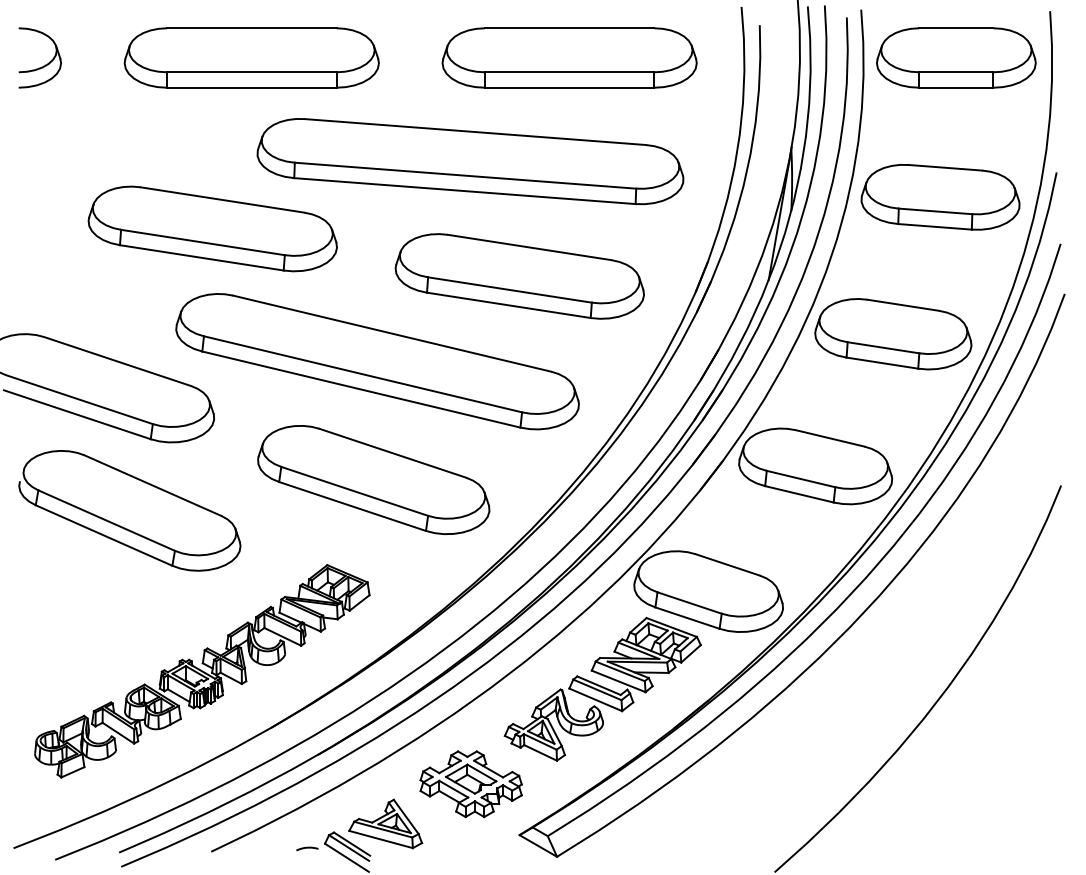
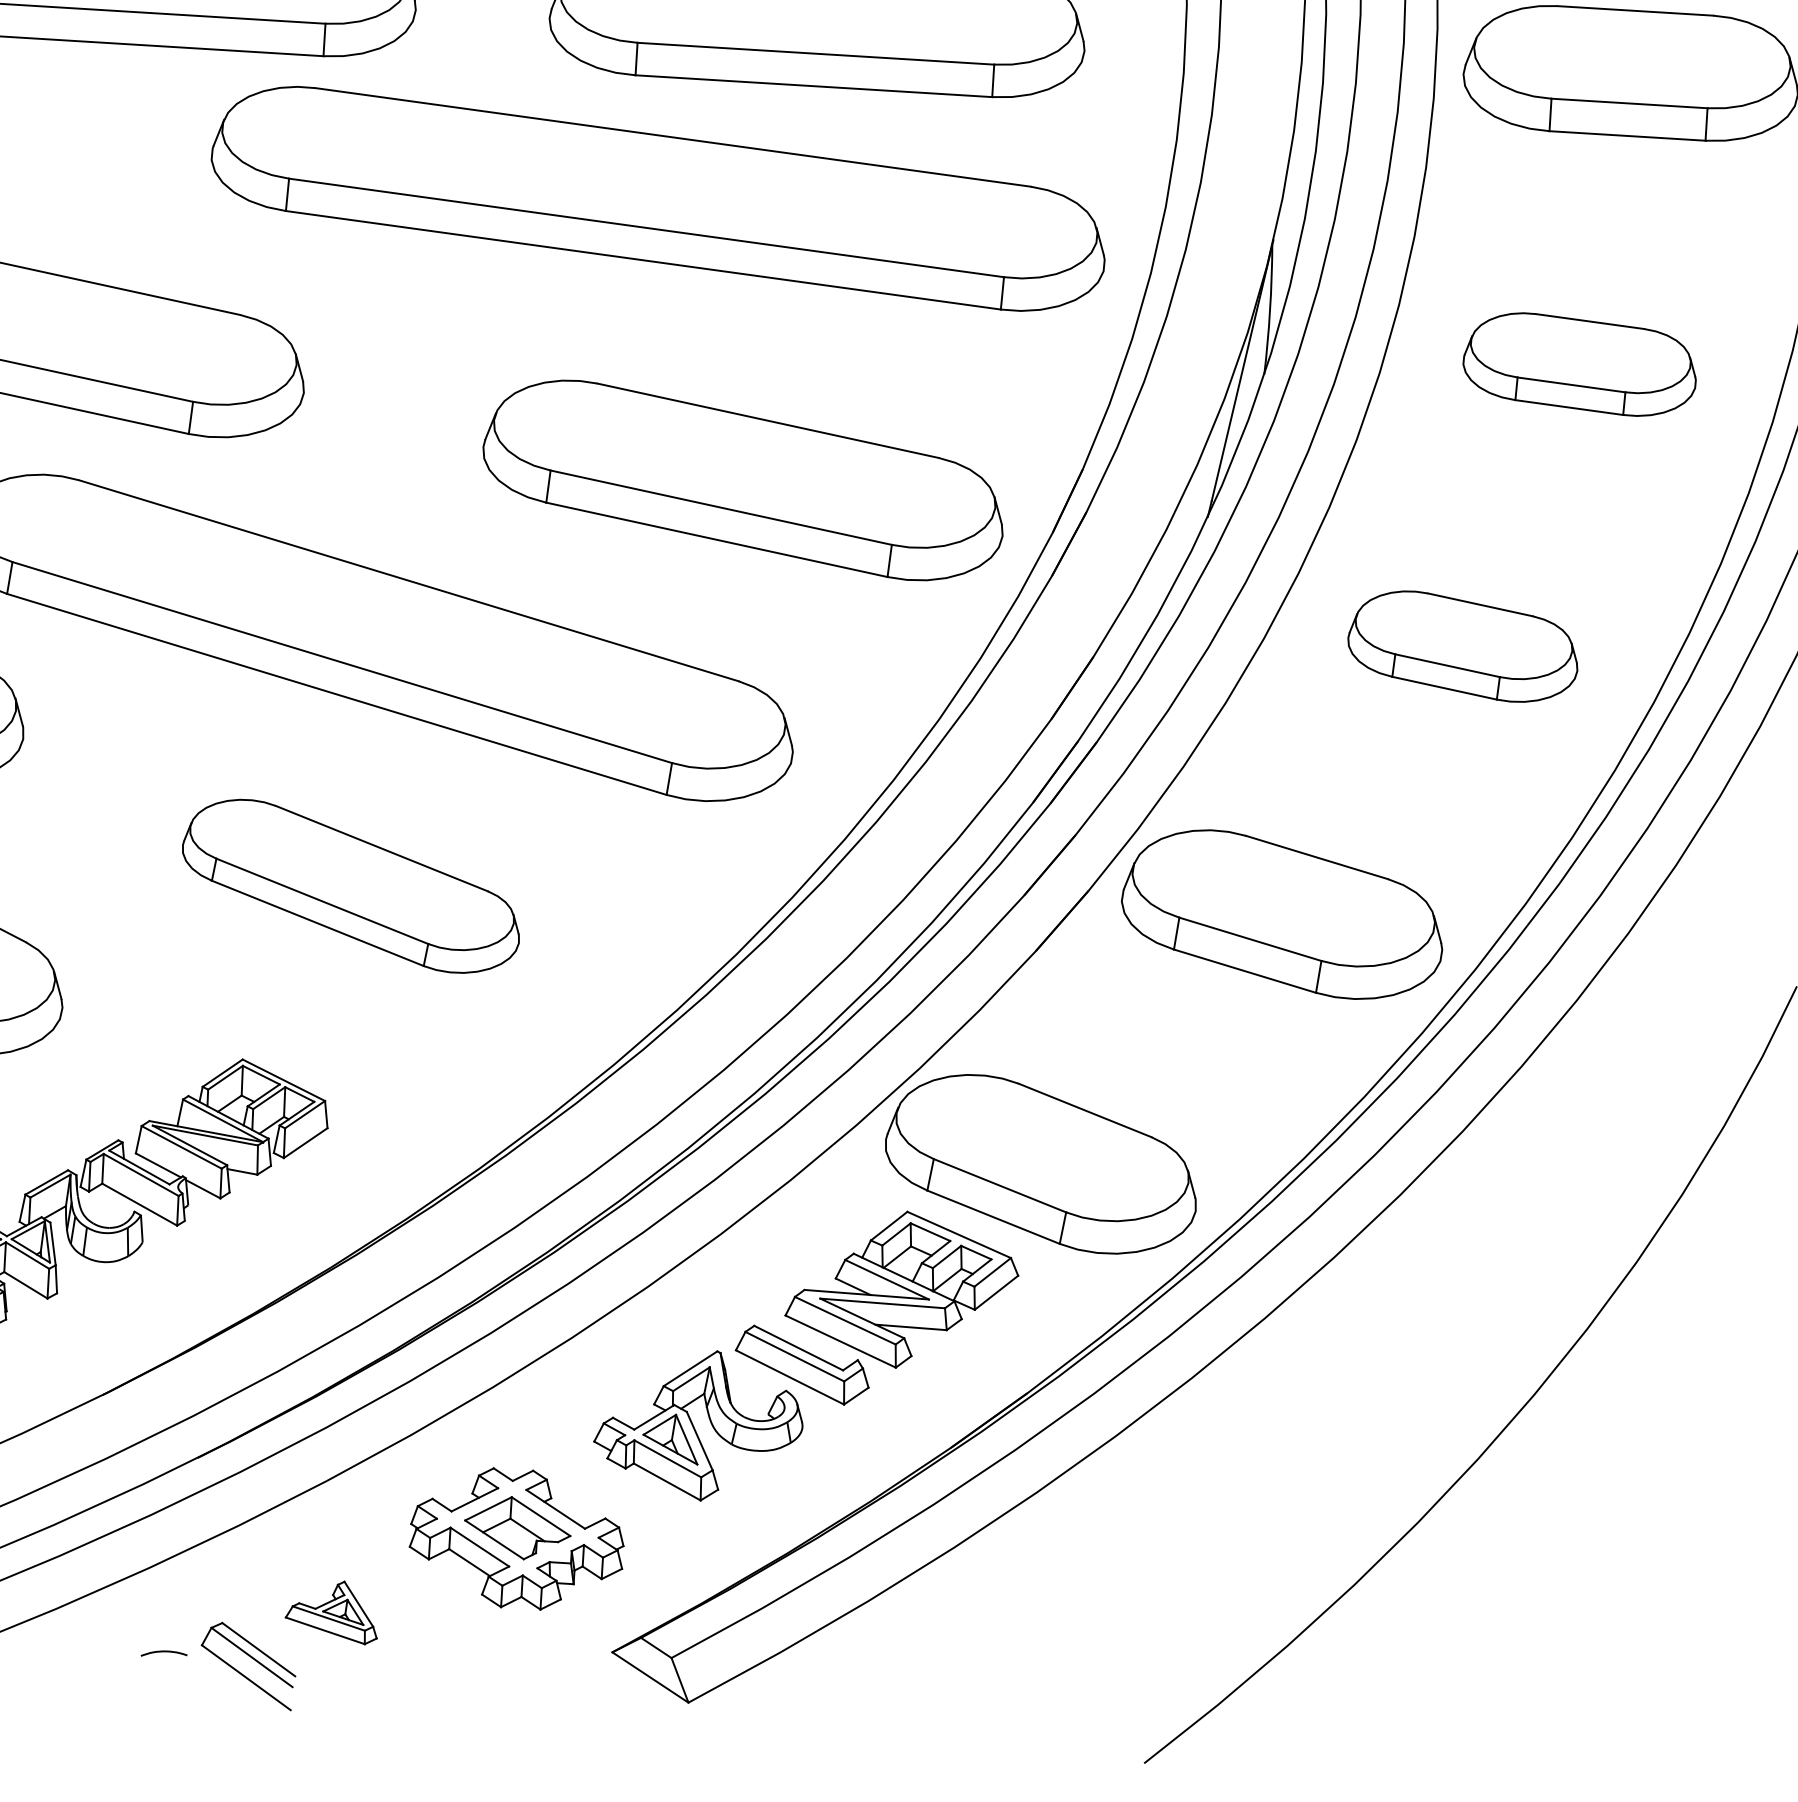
part: (470, 161) -> (658, 198), moved
part: (940, 197) -> (1580, 364), size x0.7
part: (519, 276) -> (742, 480), moved
part: (893, 334) -> (1463, 647), size x0.7
part: (373, 479) -> (350, 885), size x0.7
part: (385, 823) -> (331, 1610), size x0.6

